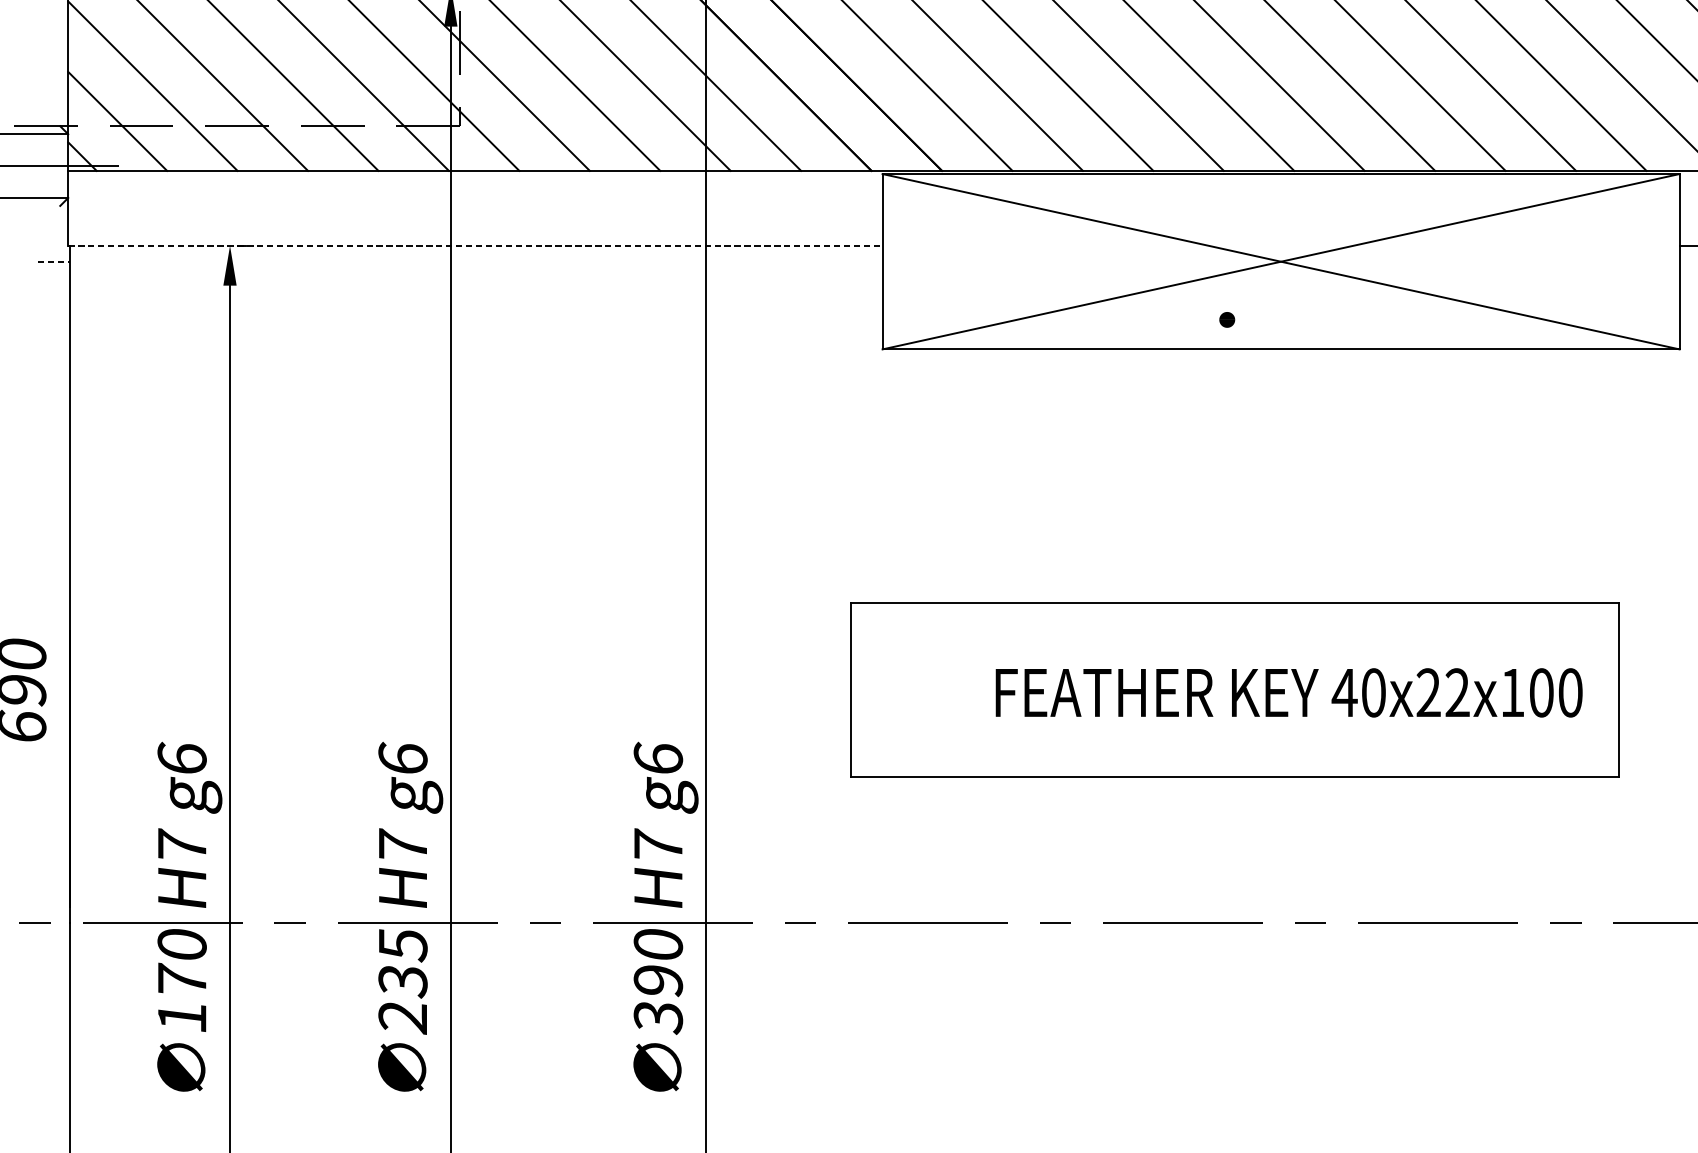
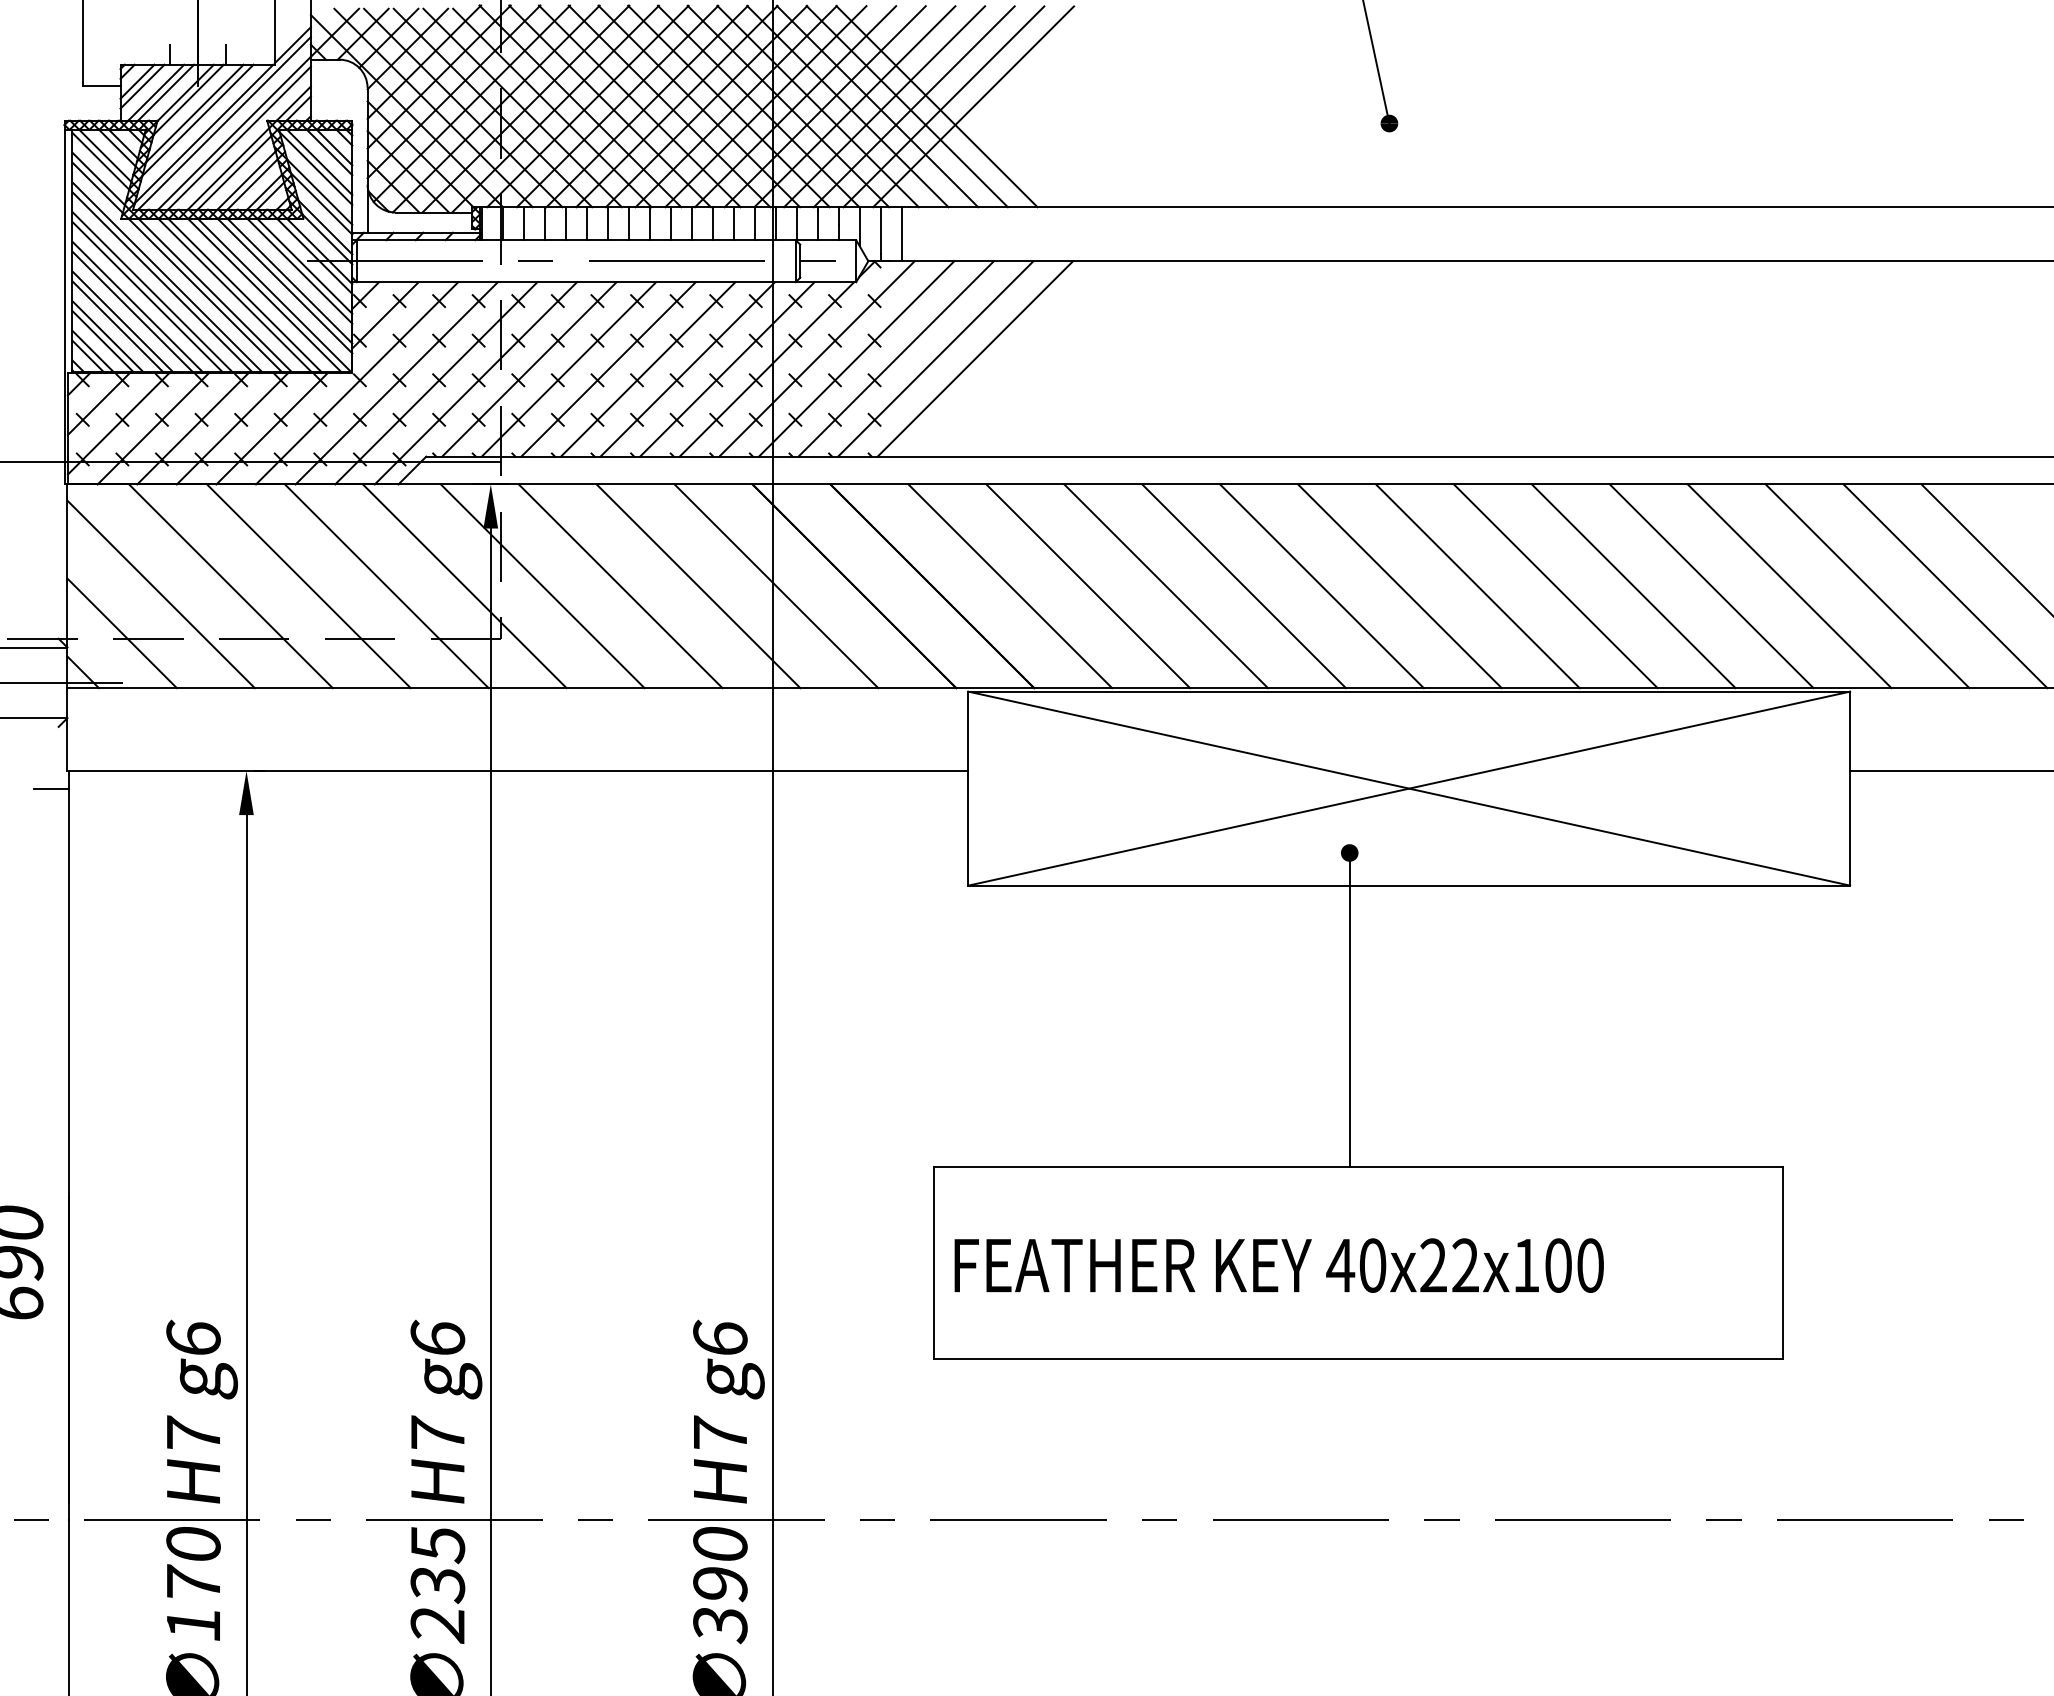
line: (475, 246) -> (518, 771), dashed -> solid
line: (53, 261) -> (51, 788), dashed -> solid
line: (1227, 461) -> (1349, 1009), added
text: (1288, 692) -> (1278, 1265), moved

